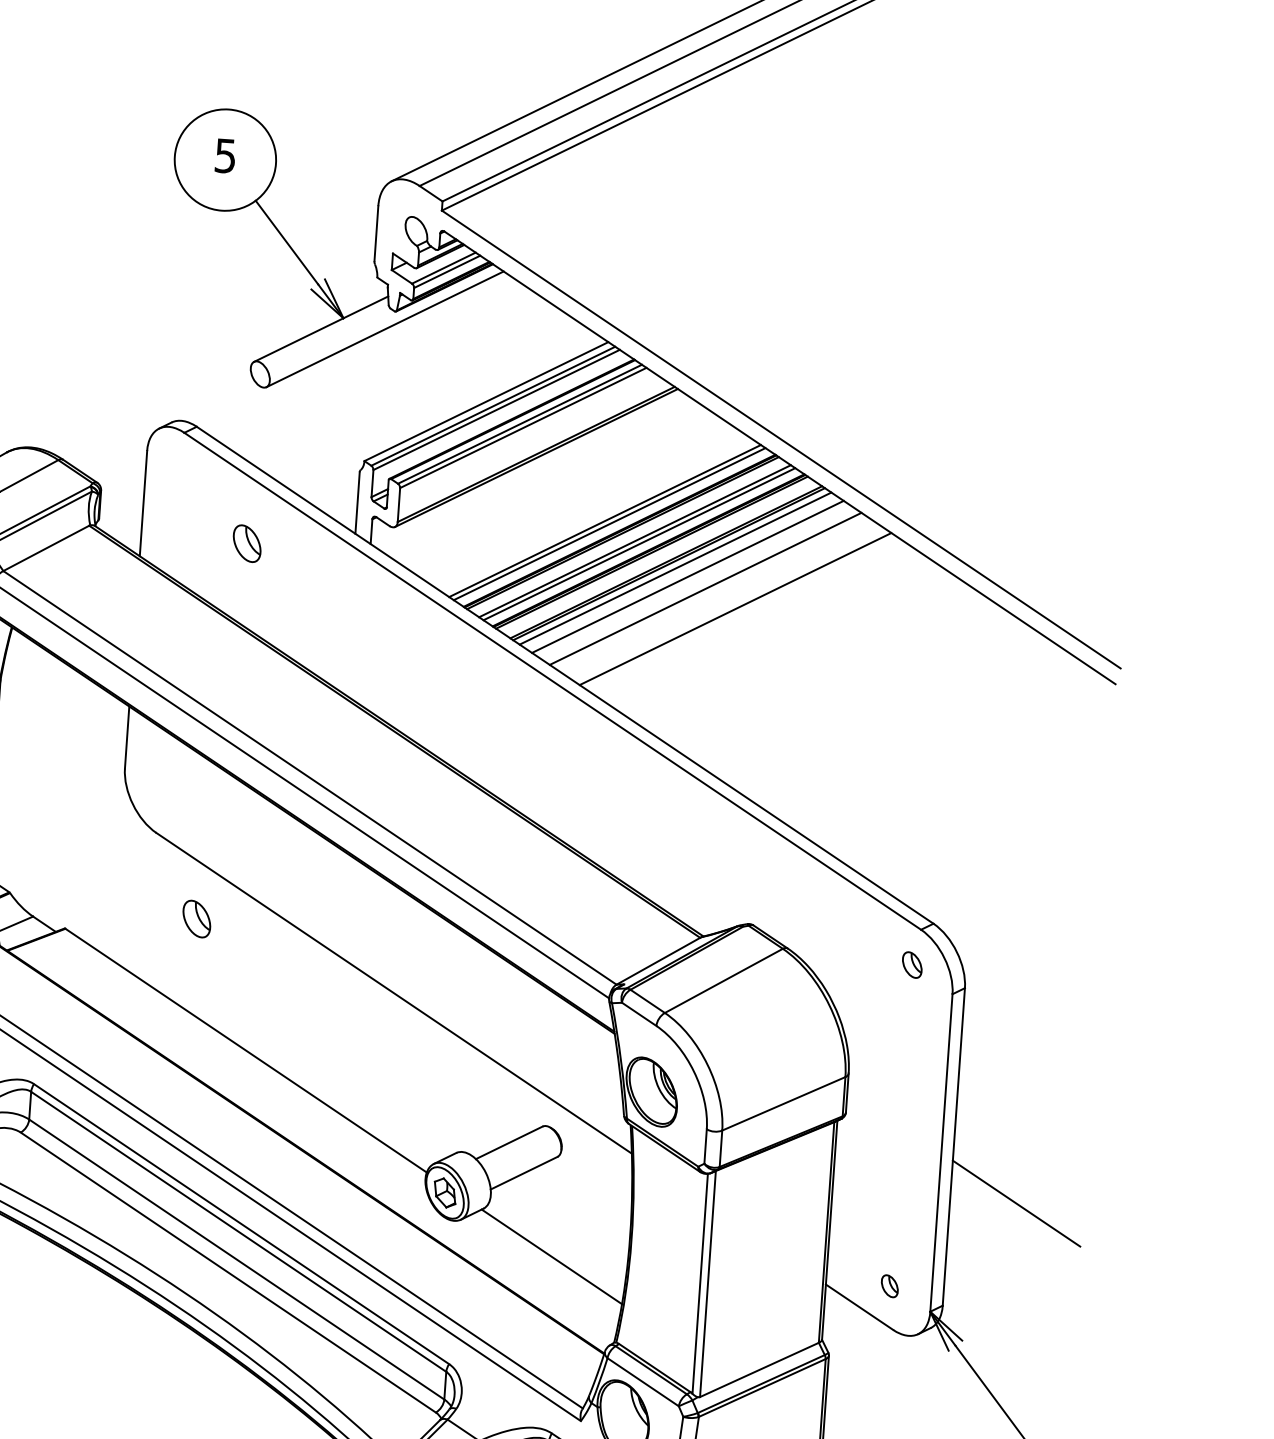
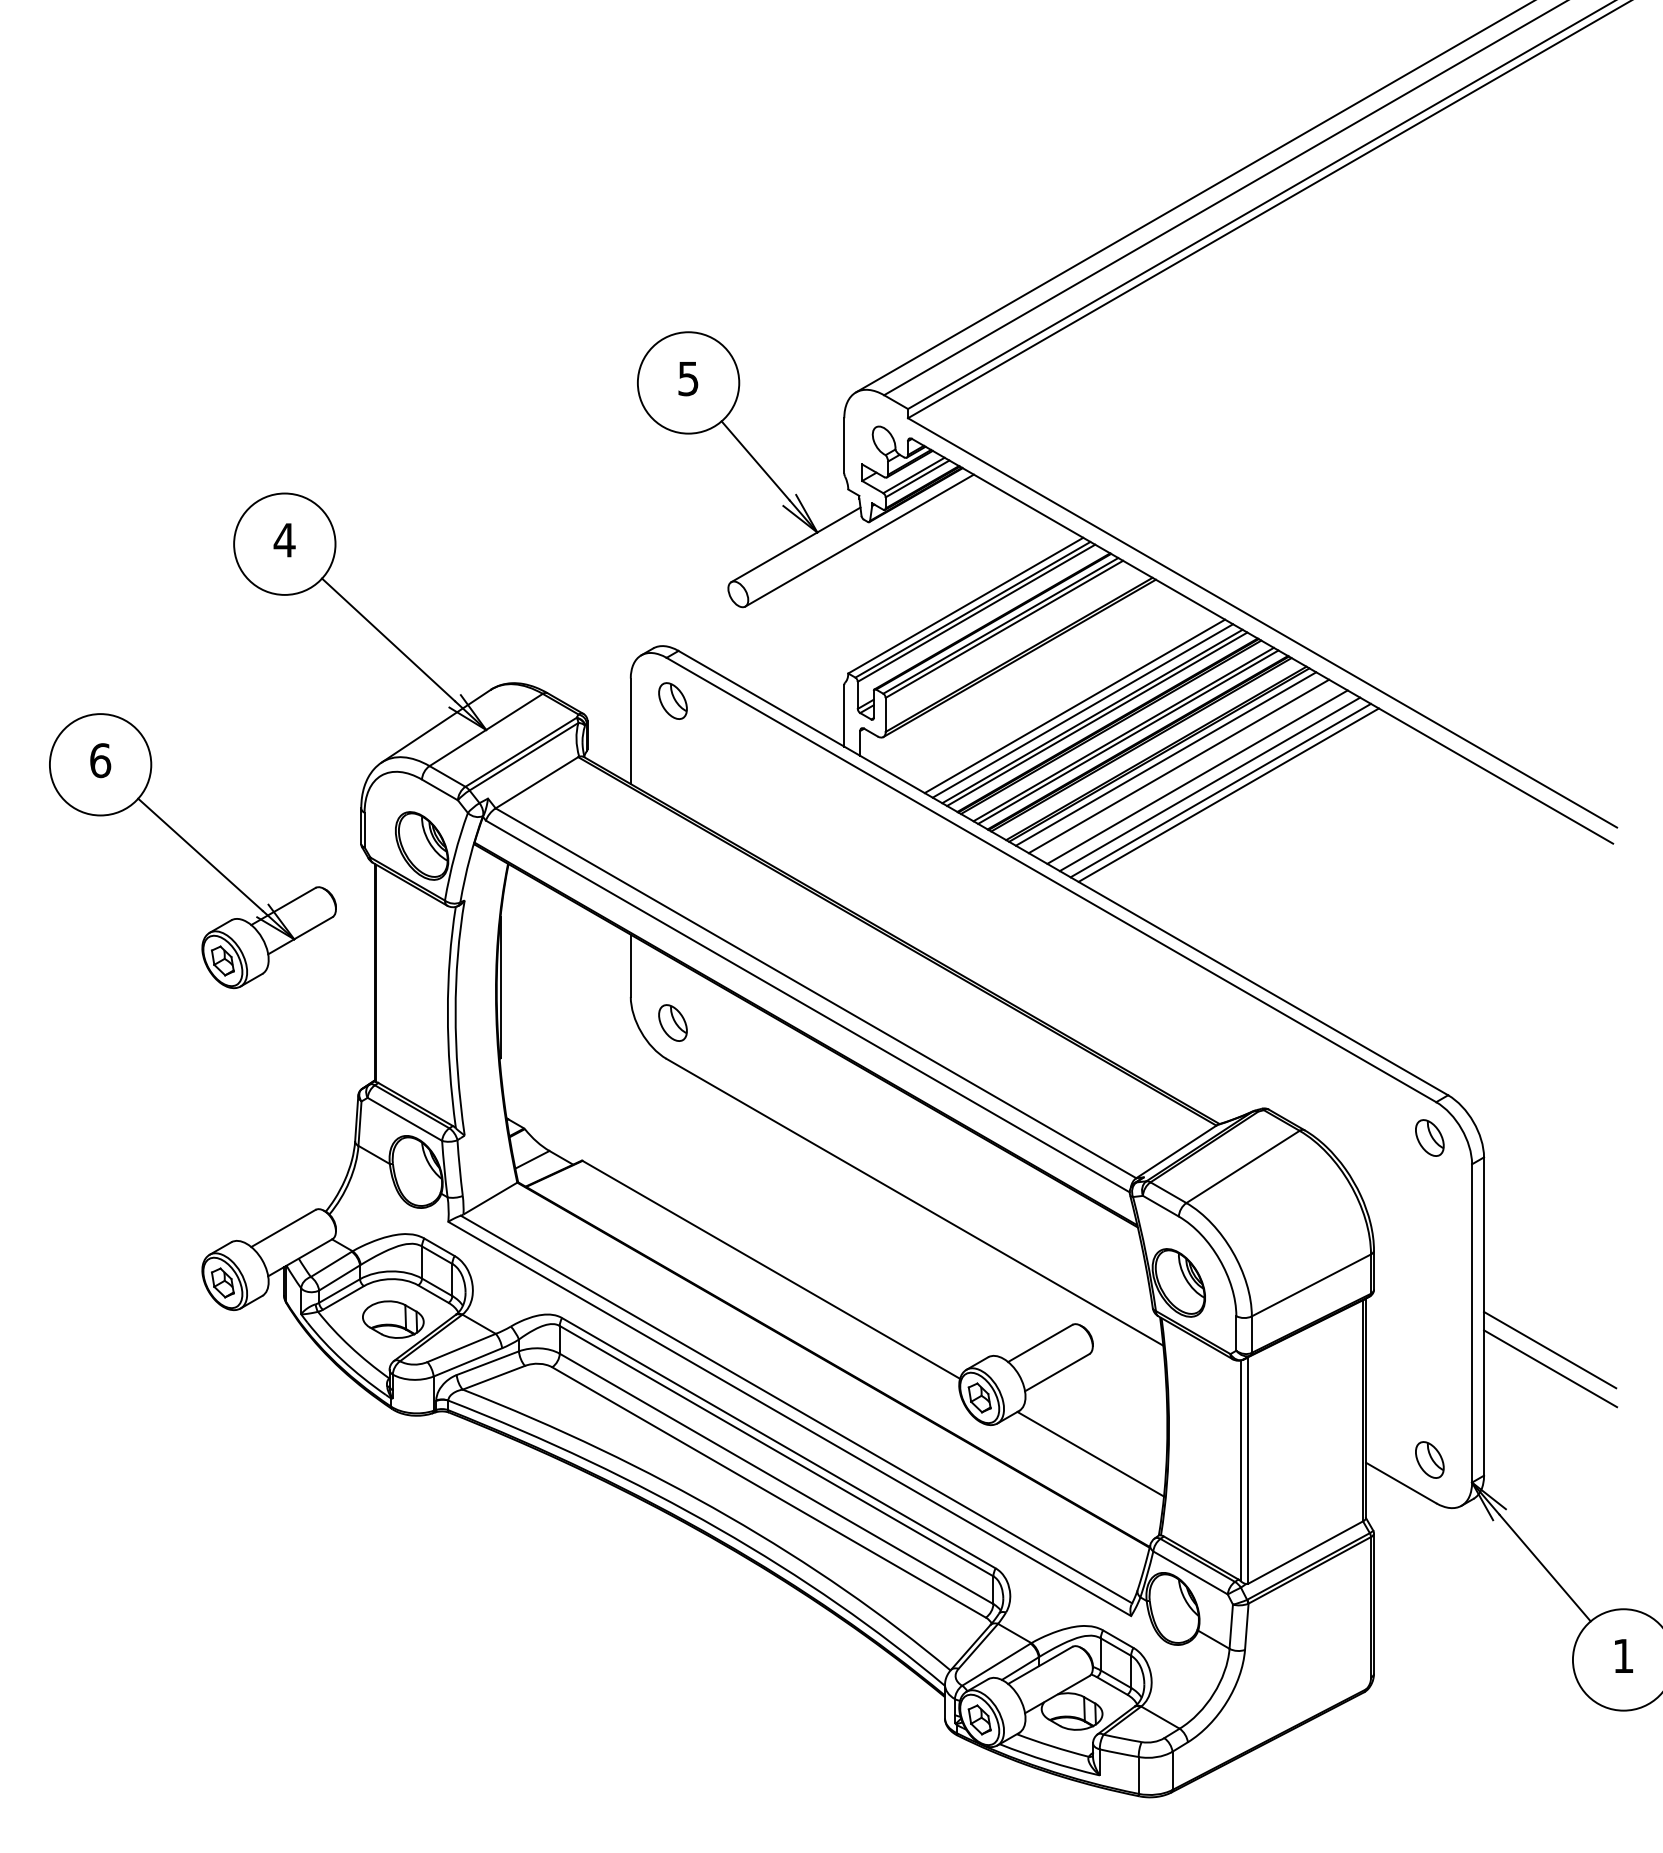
line: (587, 509) -> (1074, 706), added
line: (595, 514) -> (1082, 710), added
part: (246, 543) -> (672, 700), moved
line: (717, 597) -> (1209, 784), added
line: (727, 603) -> (1220, 790), added
part: (196, 918) -> (672, 1022), moved
part: (911, 964) -> (1429, 1137), size x1.43
line: (1017, 1184) -> (1550, 1349), added
part: (889, 1285) -> (1429, 1459), size x1.67

